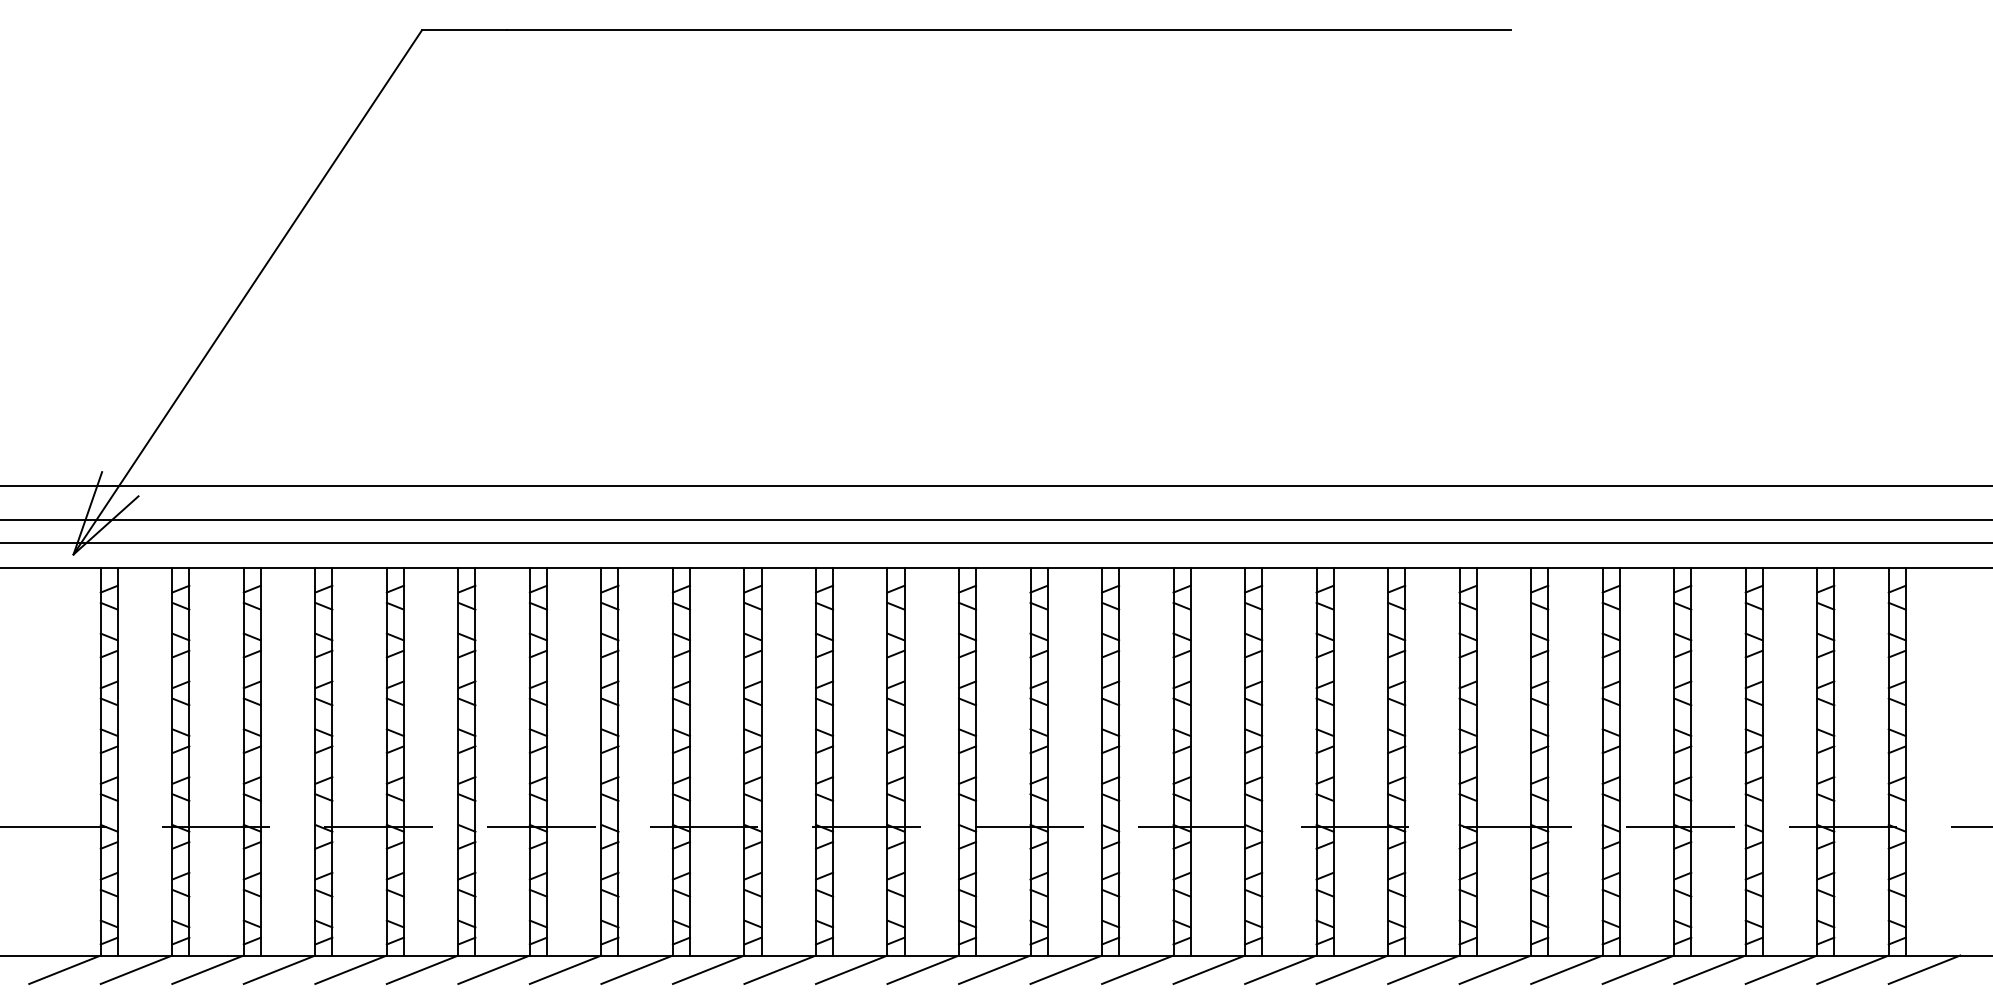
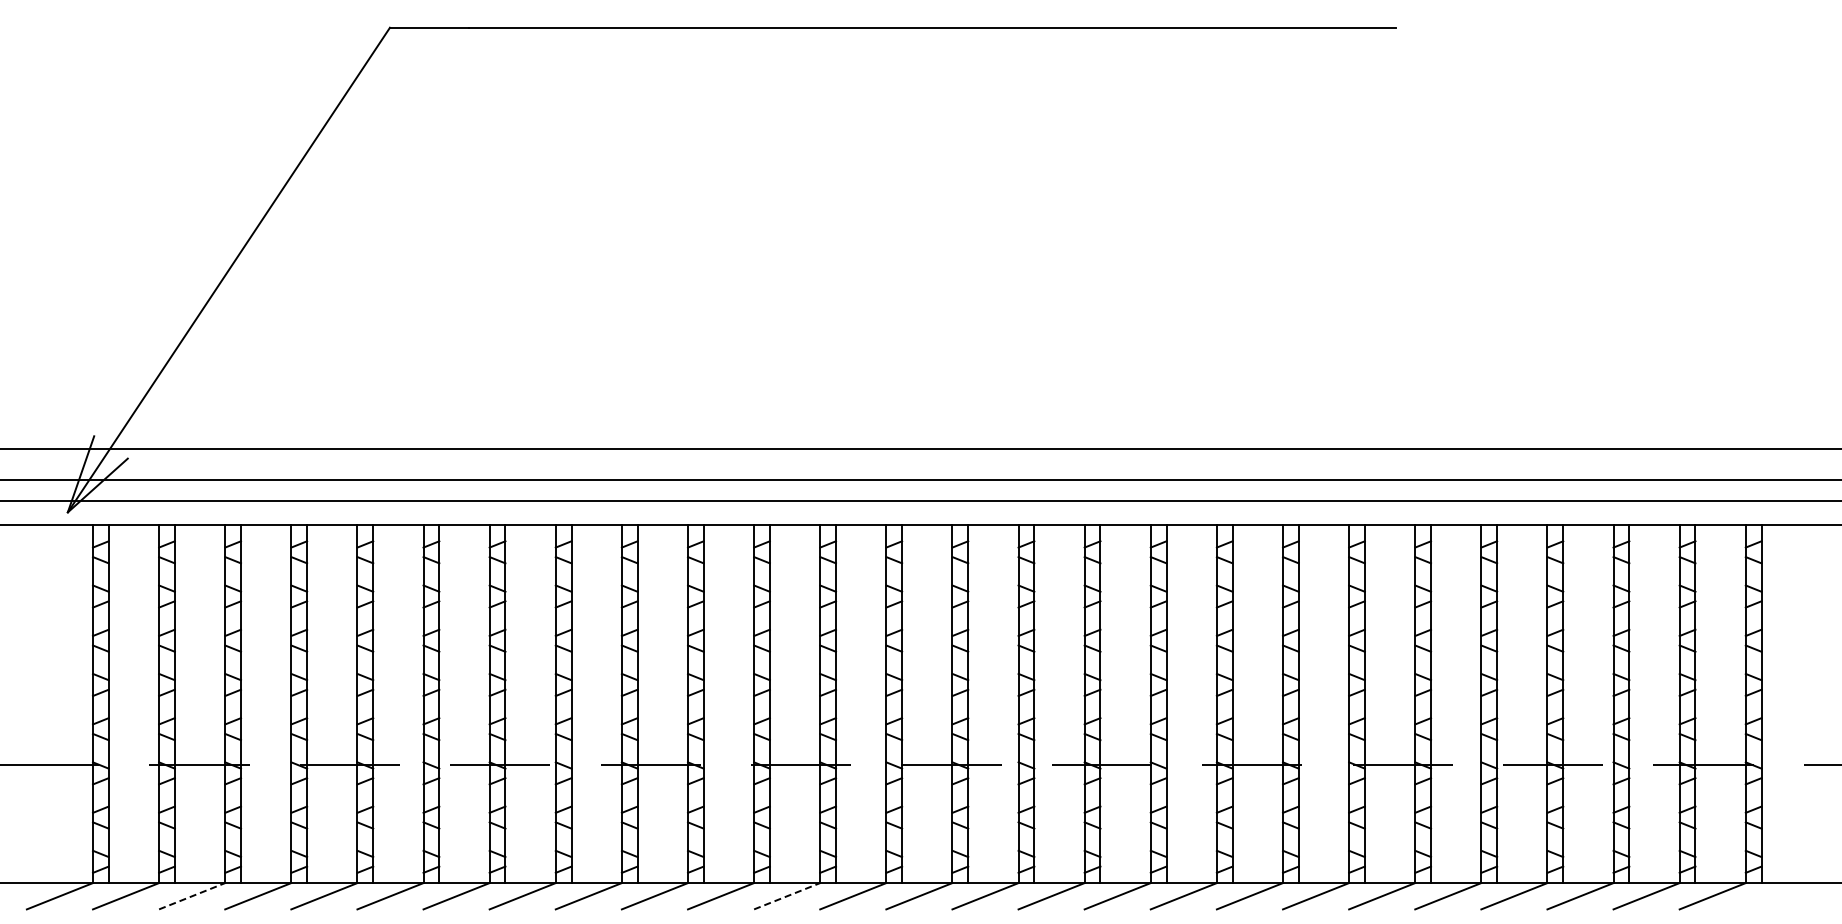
line: (208, 970) -> (192, 896), solid -> dashed
line: (852, 970) -> (787, 896), solid -> dashed
line: (1924, 970) -> (1778, 896), removed

